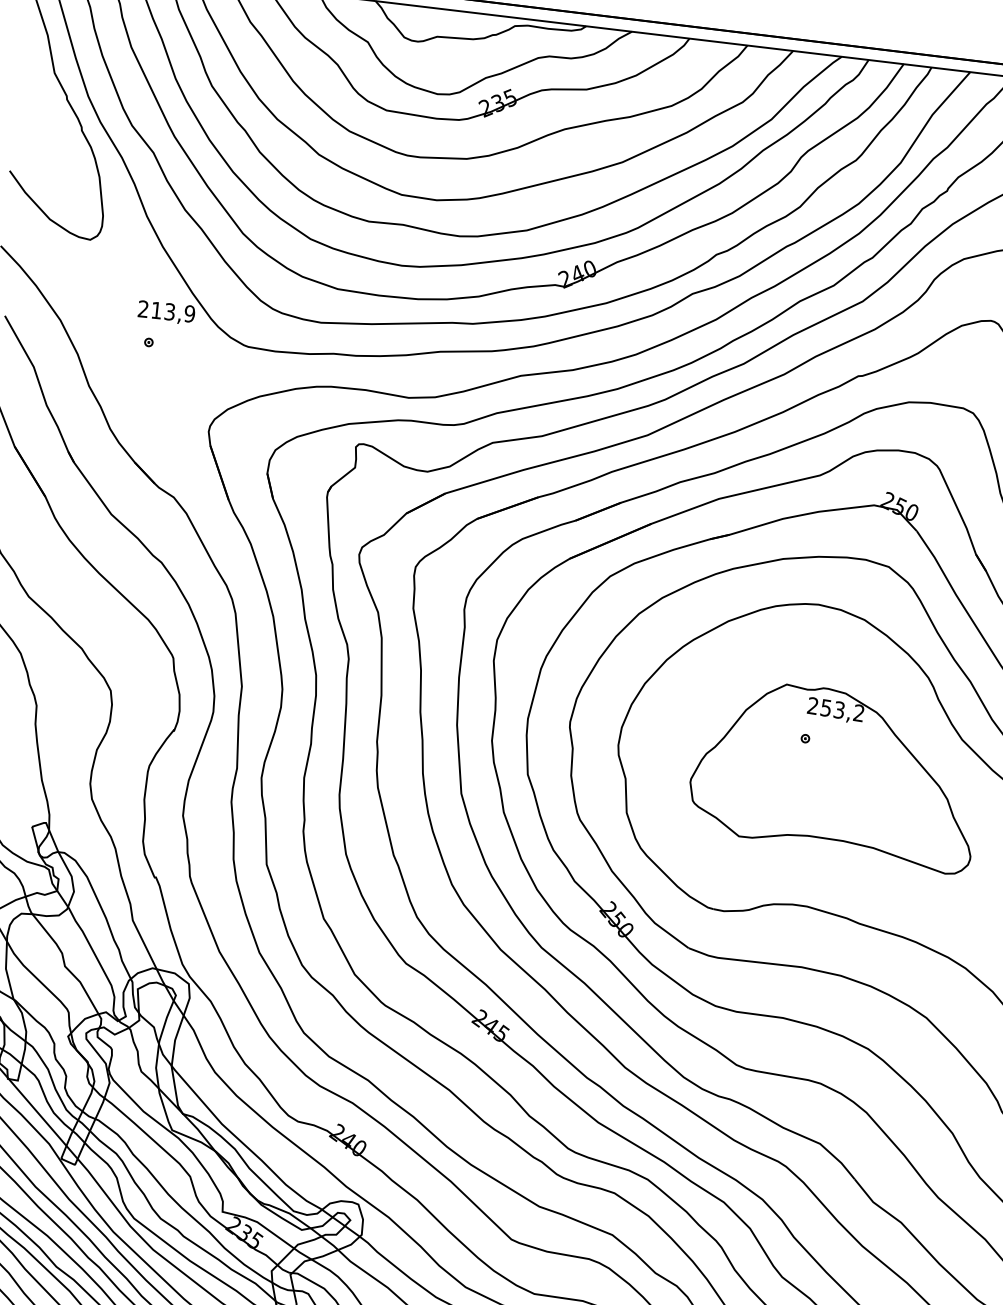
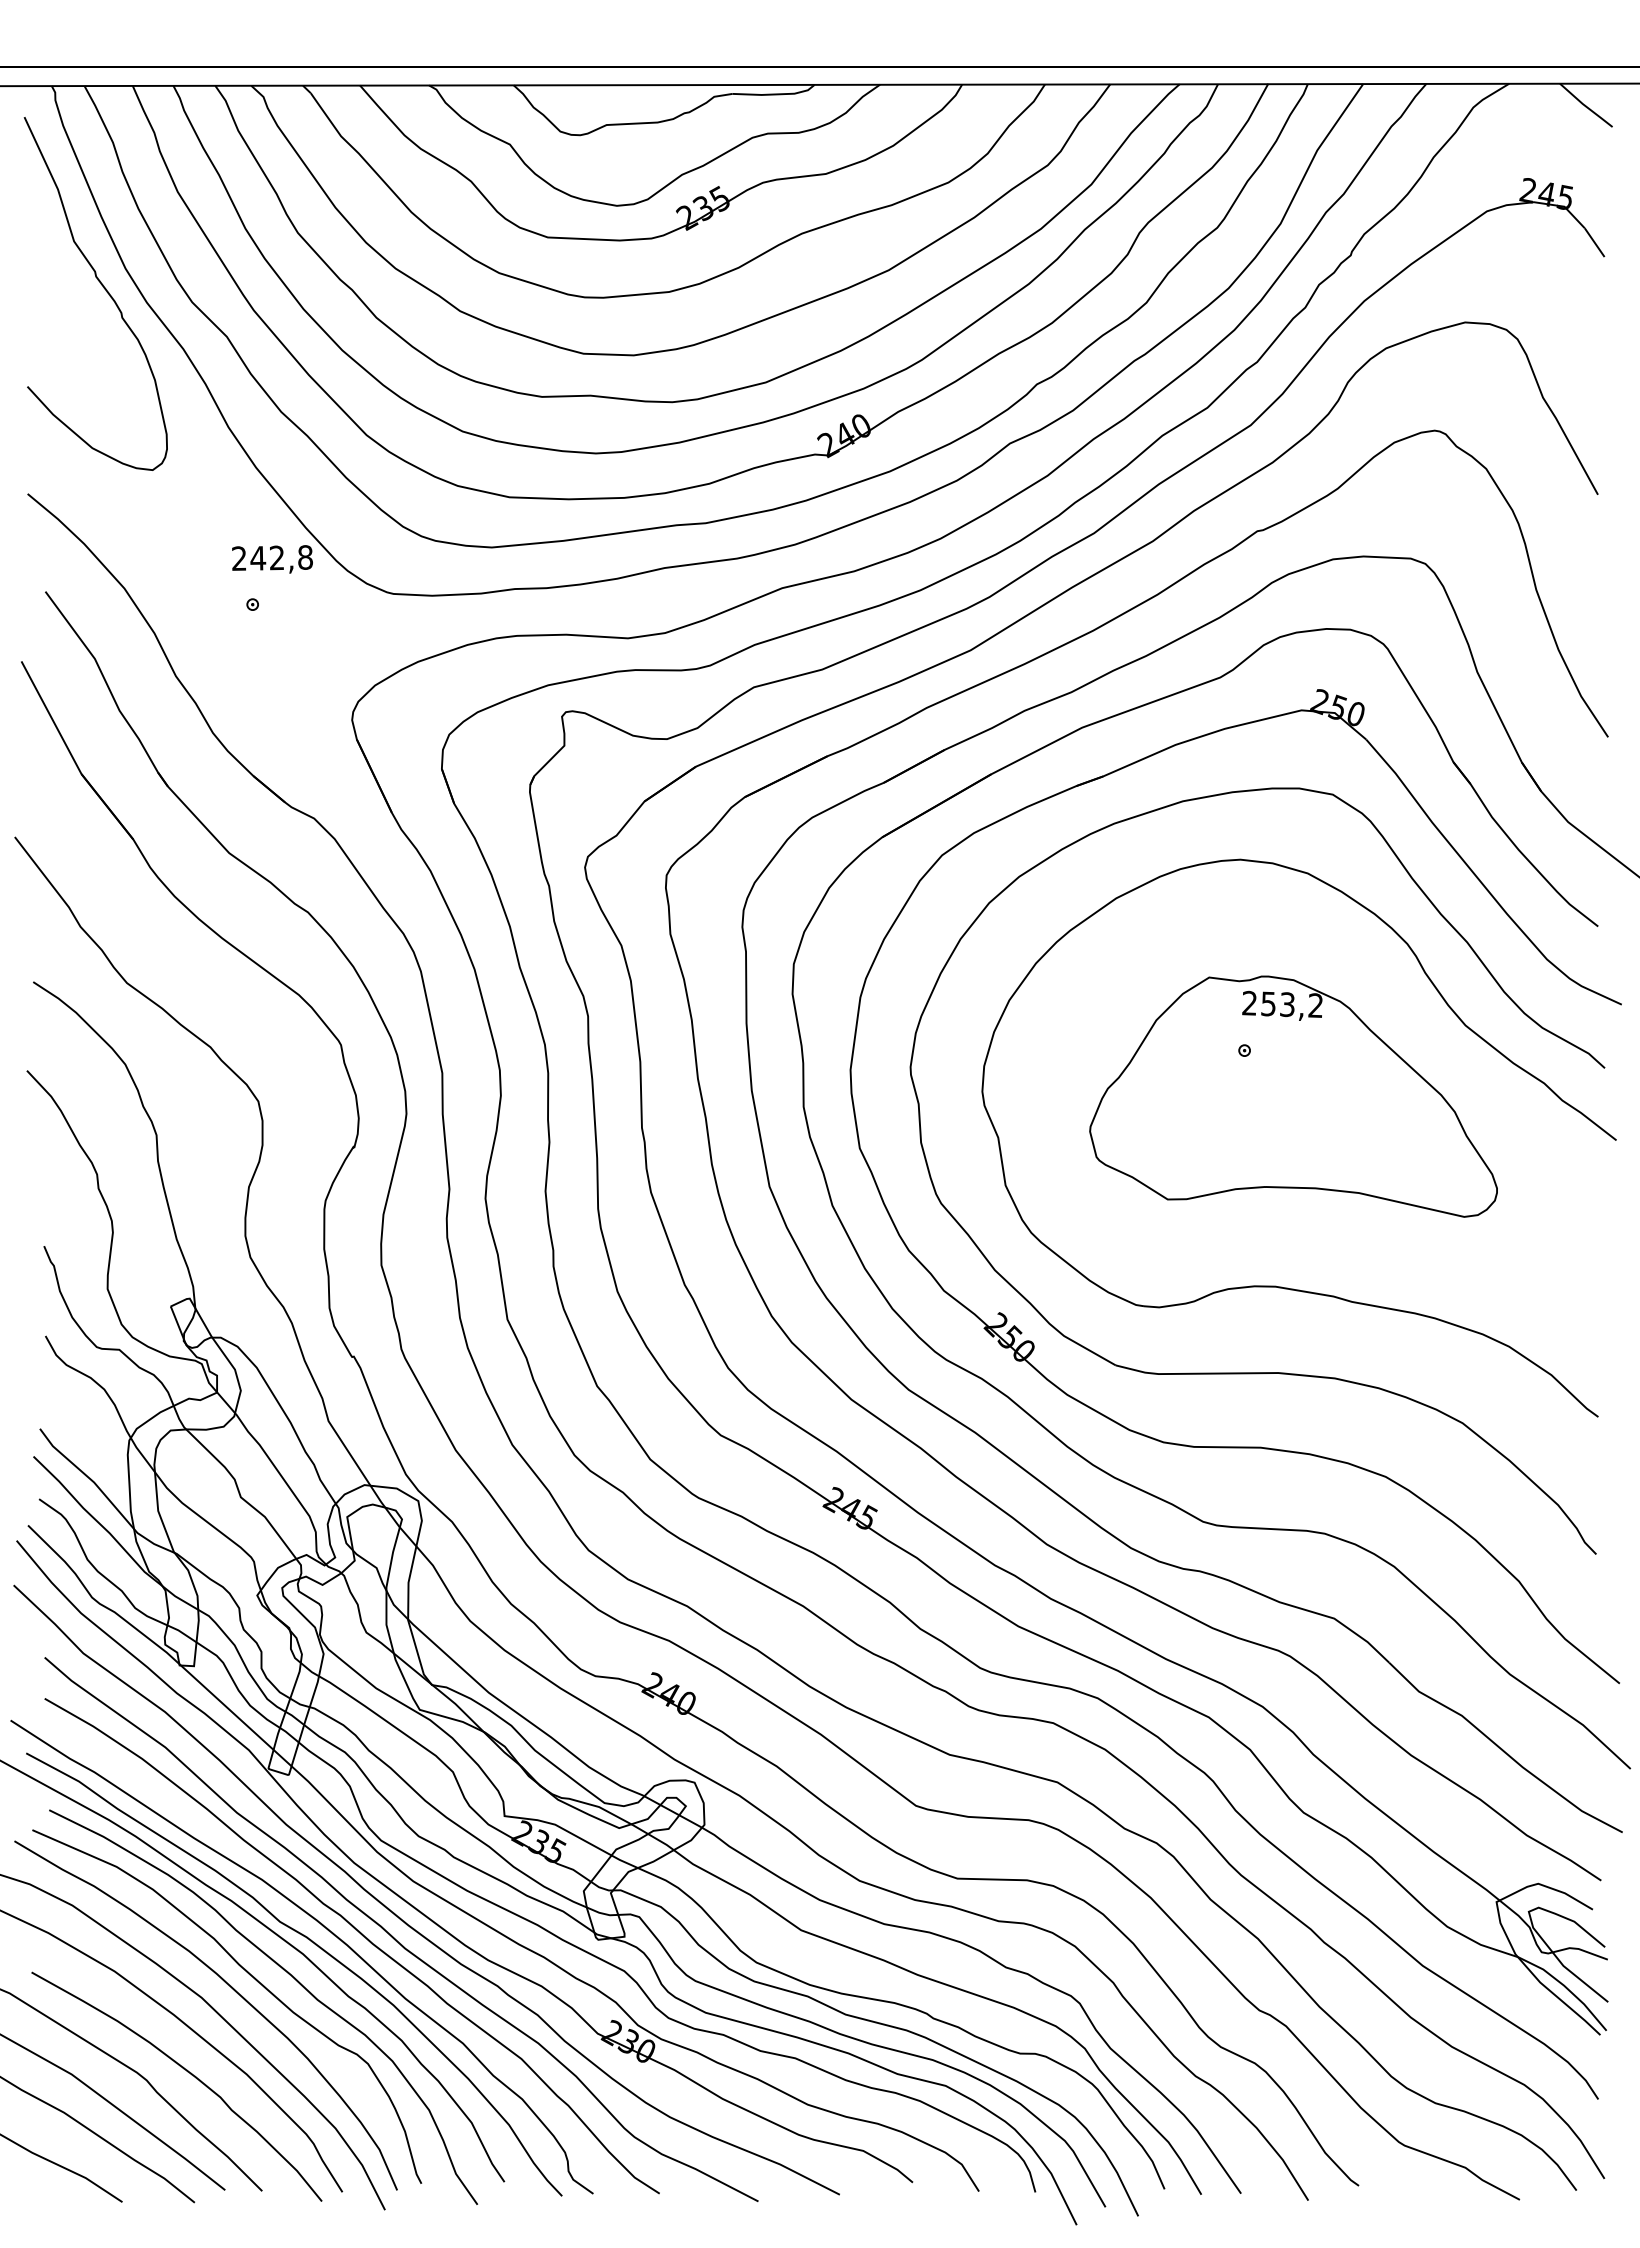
text: (173, 311) -> (281, 557), 213,9 -> 242,8

